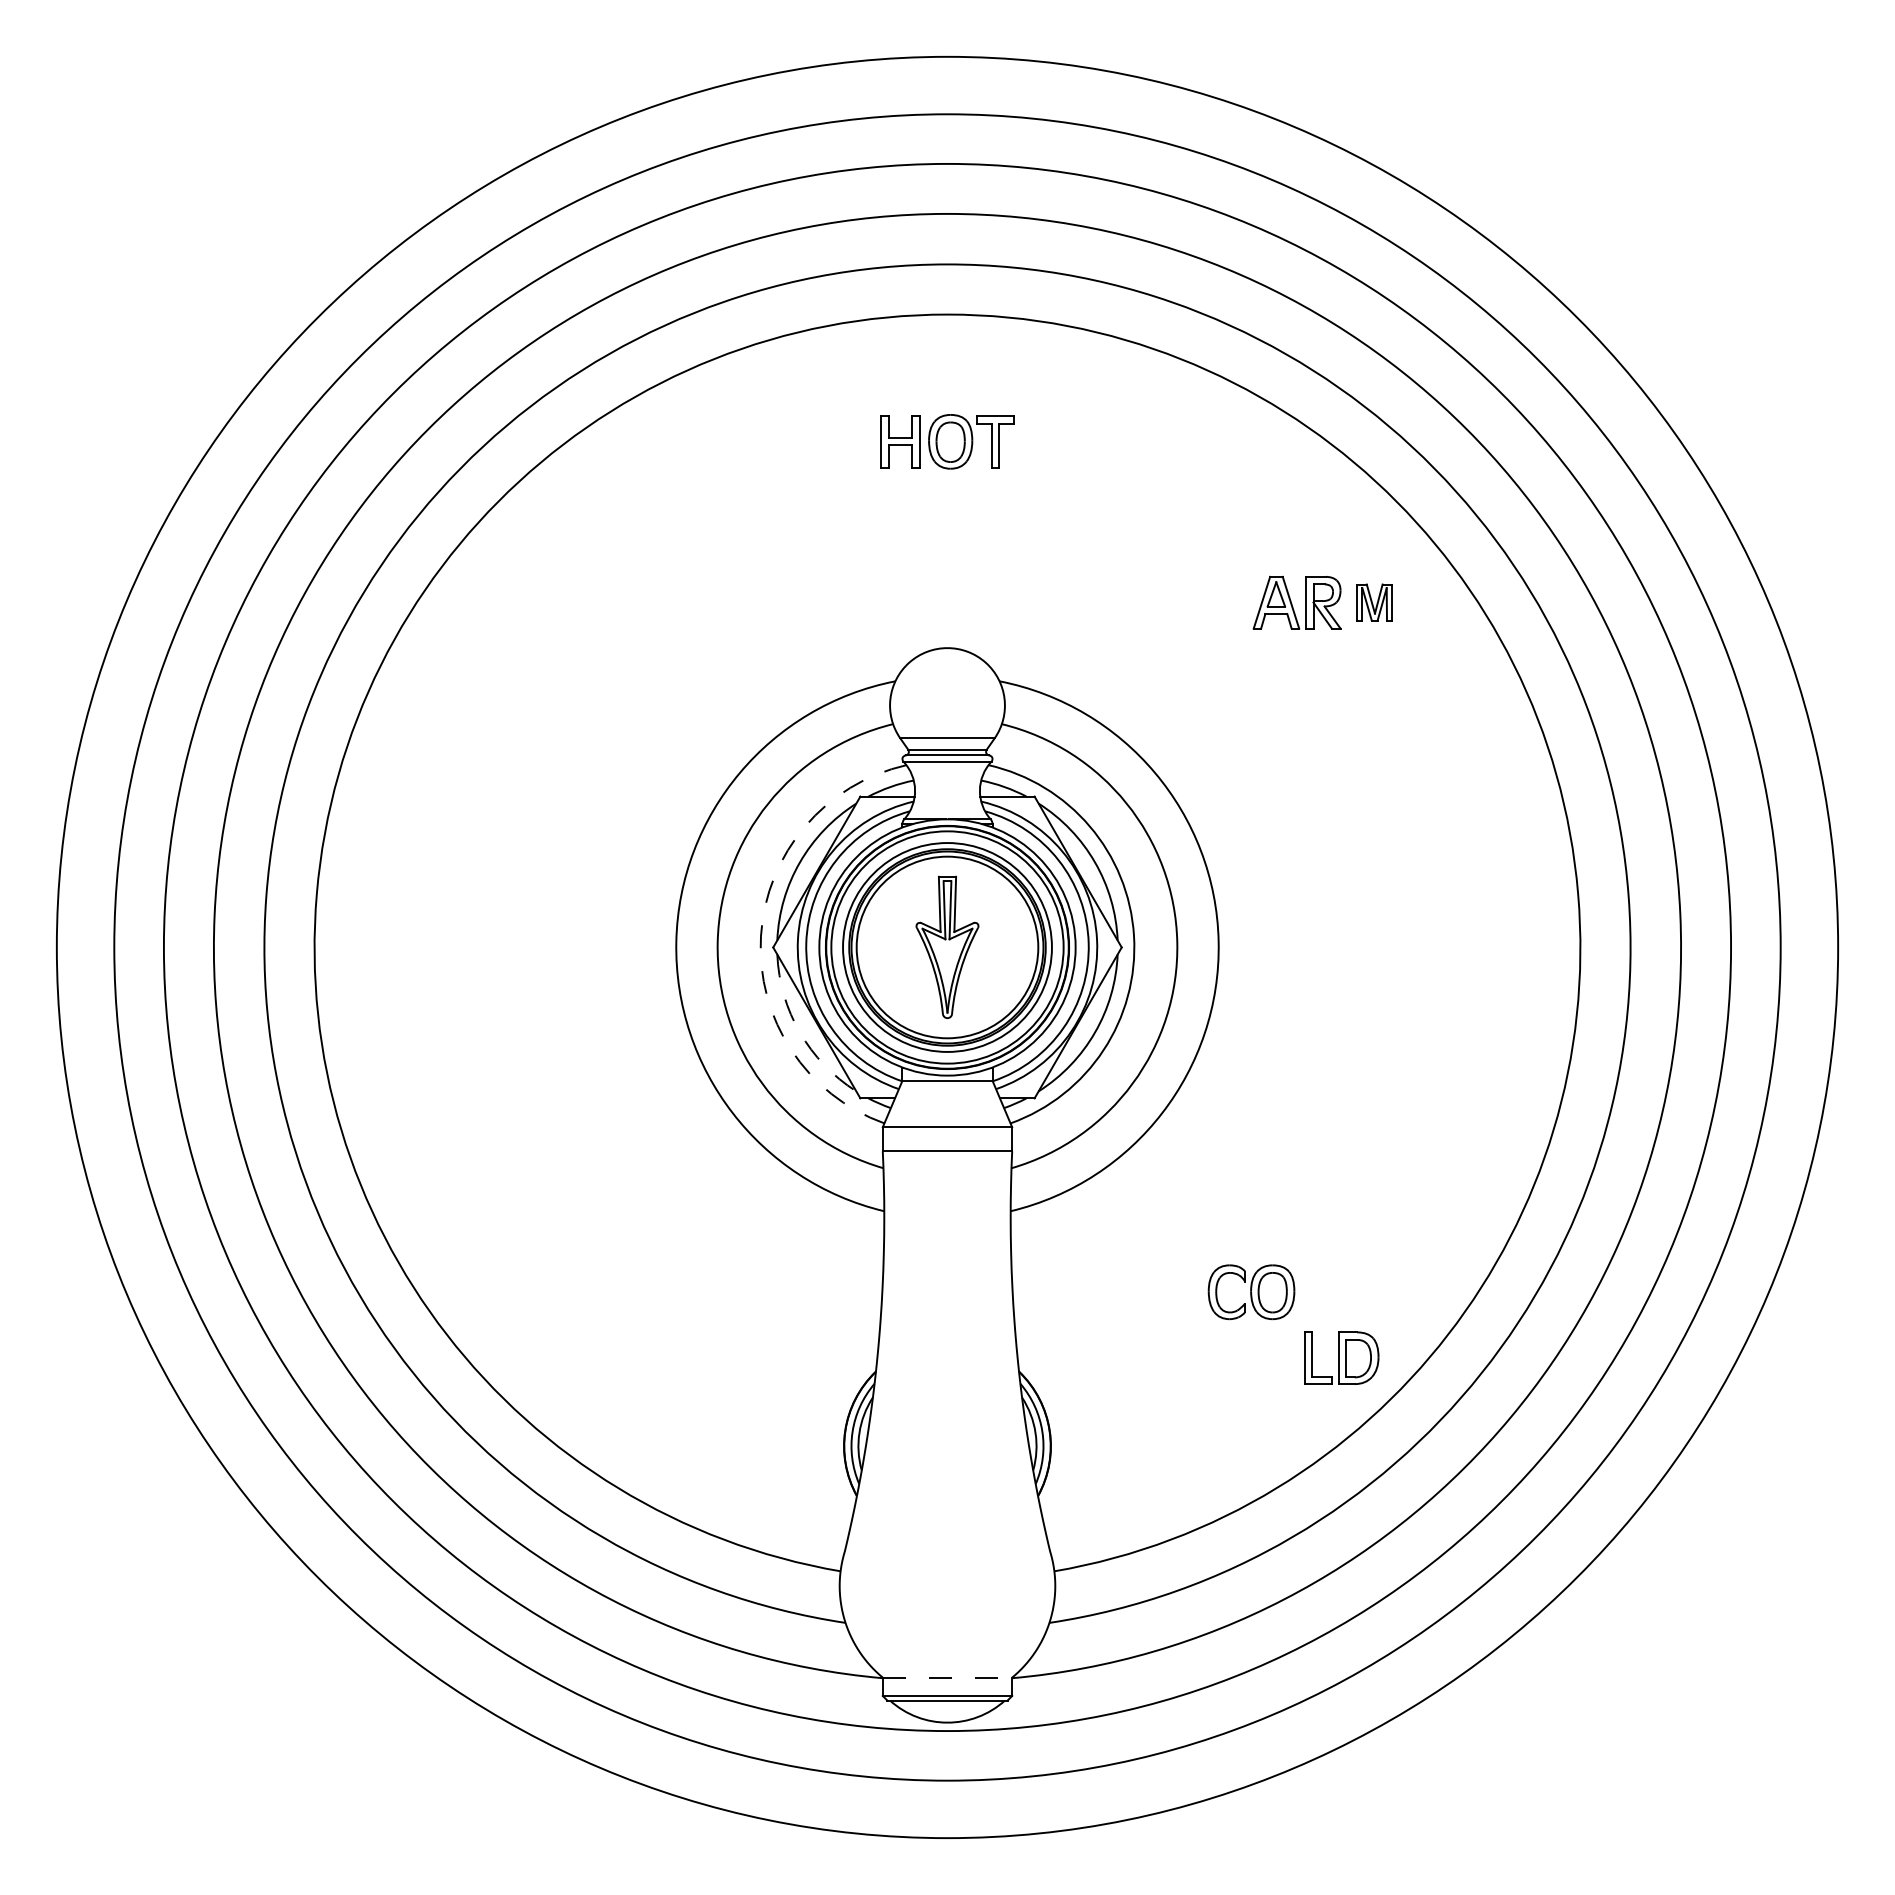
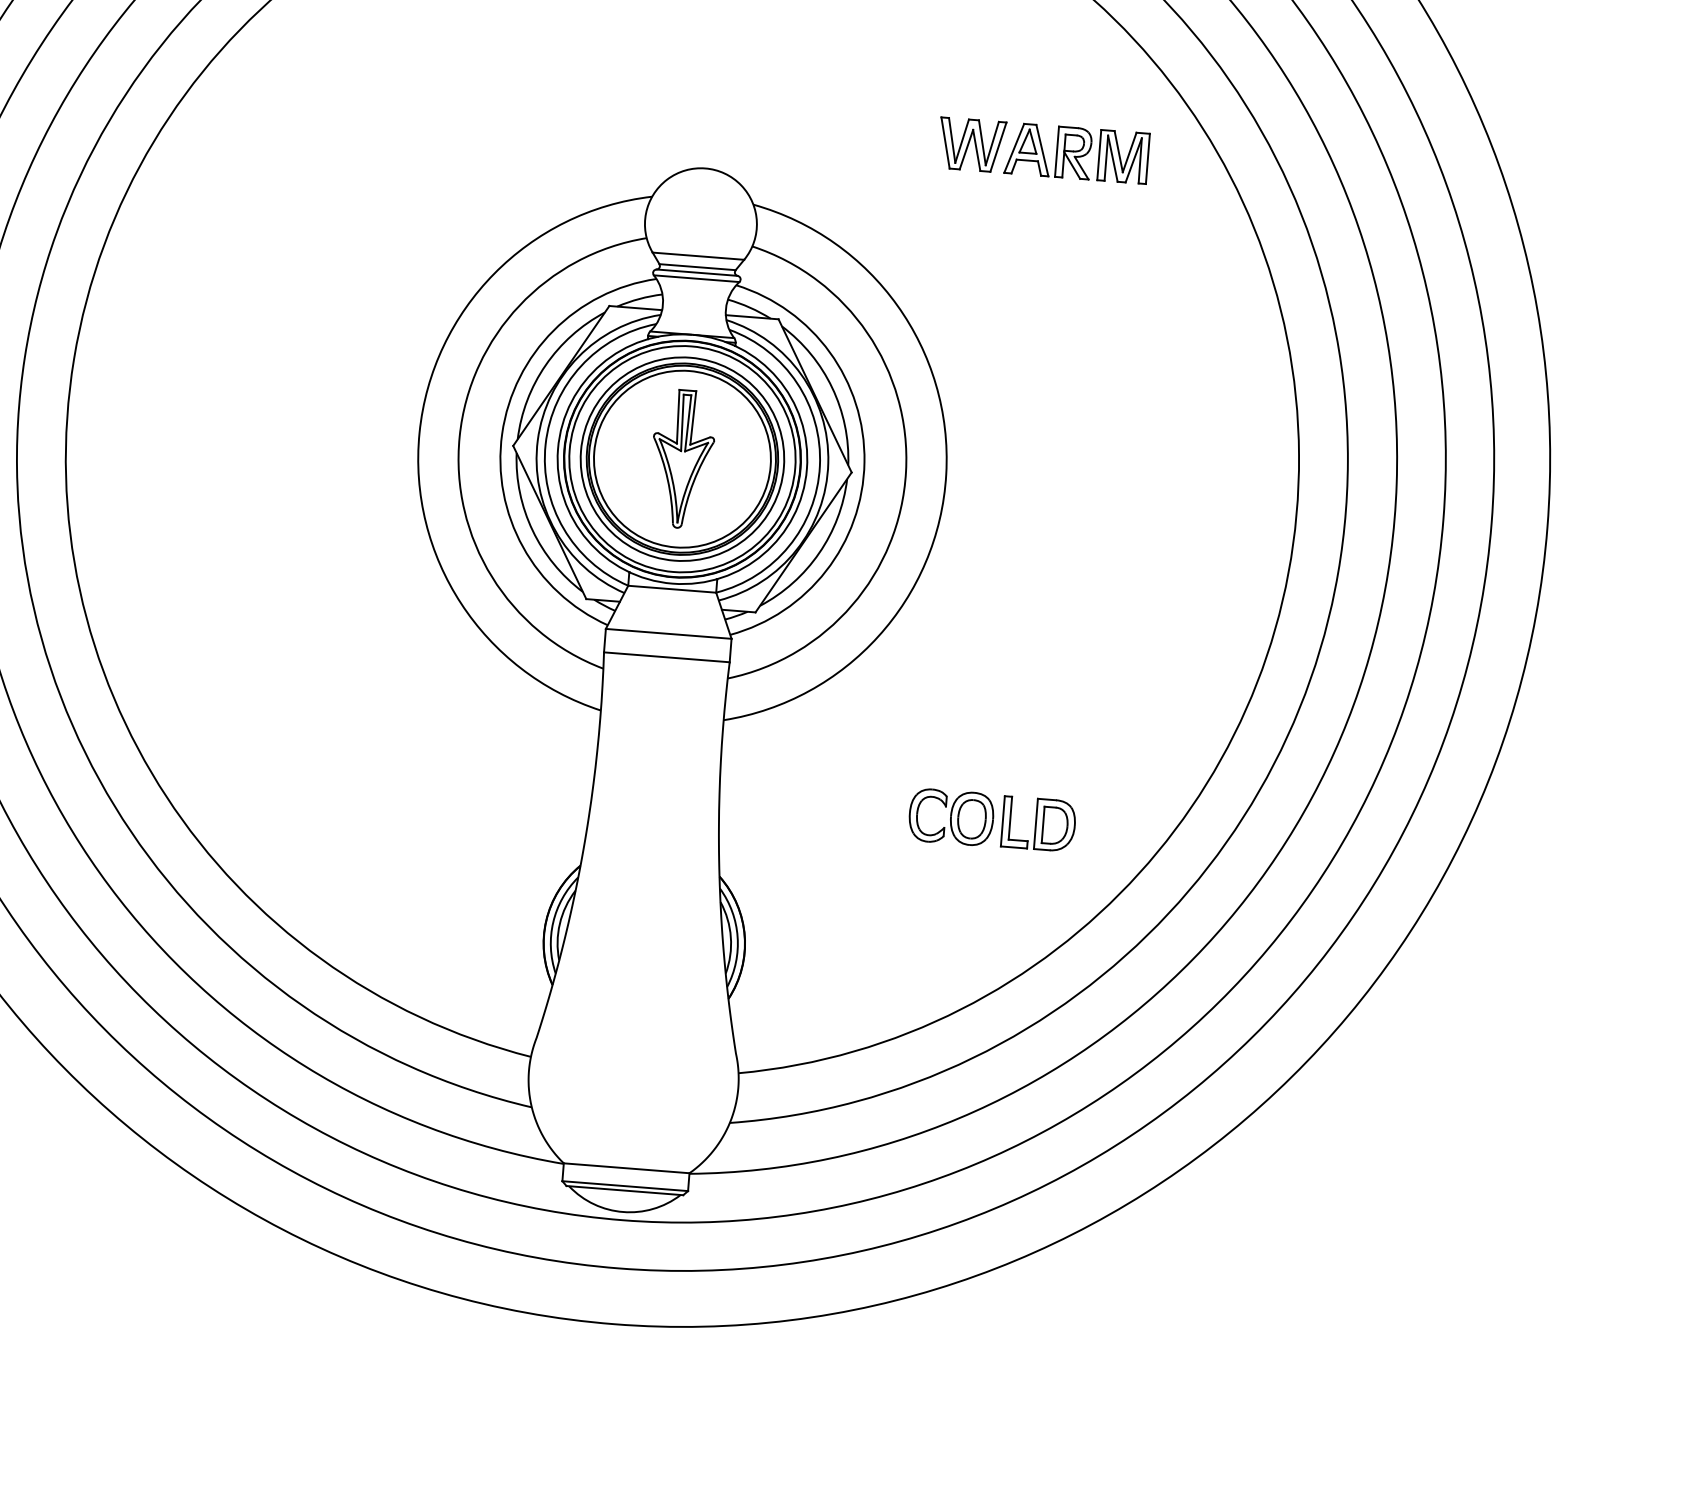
part: (1218, 602) -> (972, 144), added
part: (1374, 602) -> (1123, 156), size x1.43
arc: (760, 936) -> (501, 434), dashed -> solid
arc: (800, 1032) -> (533, 530), dashed -> solid
part: (1341, 1357) -> (1038, 823), moved
line: (947, 1677) -> (626, 1168), dashed -> solid

